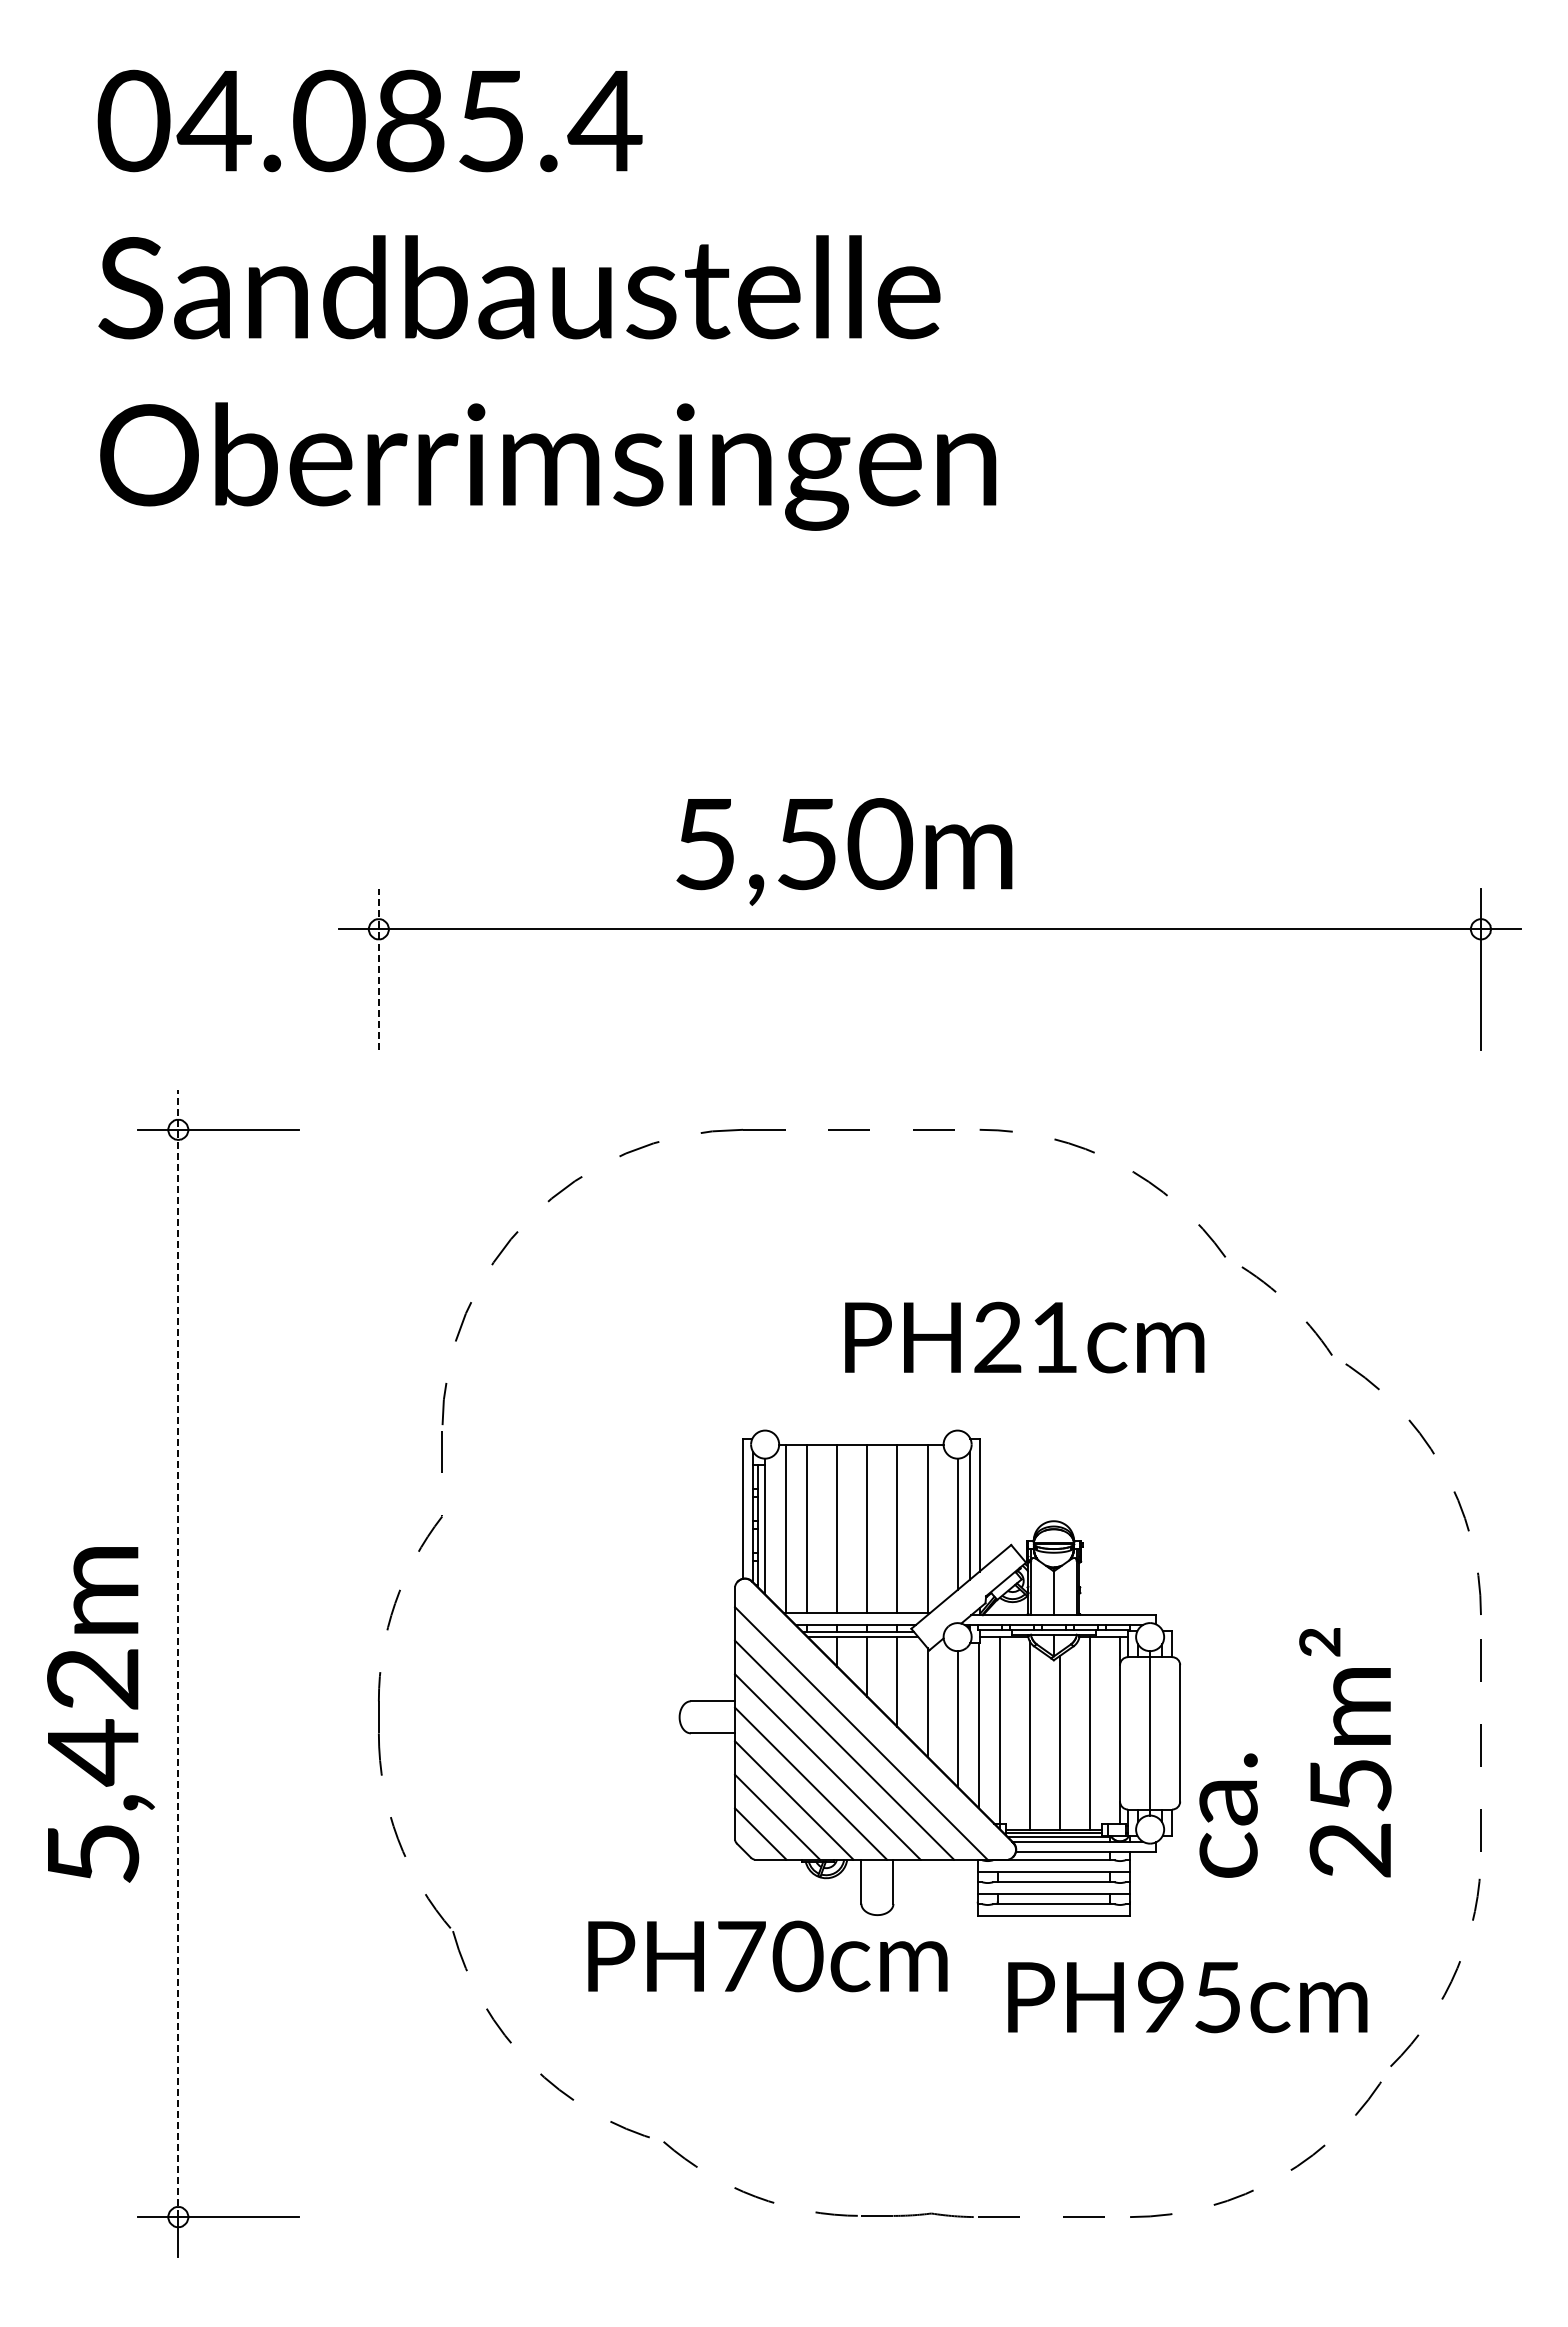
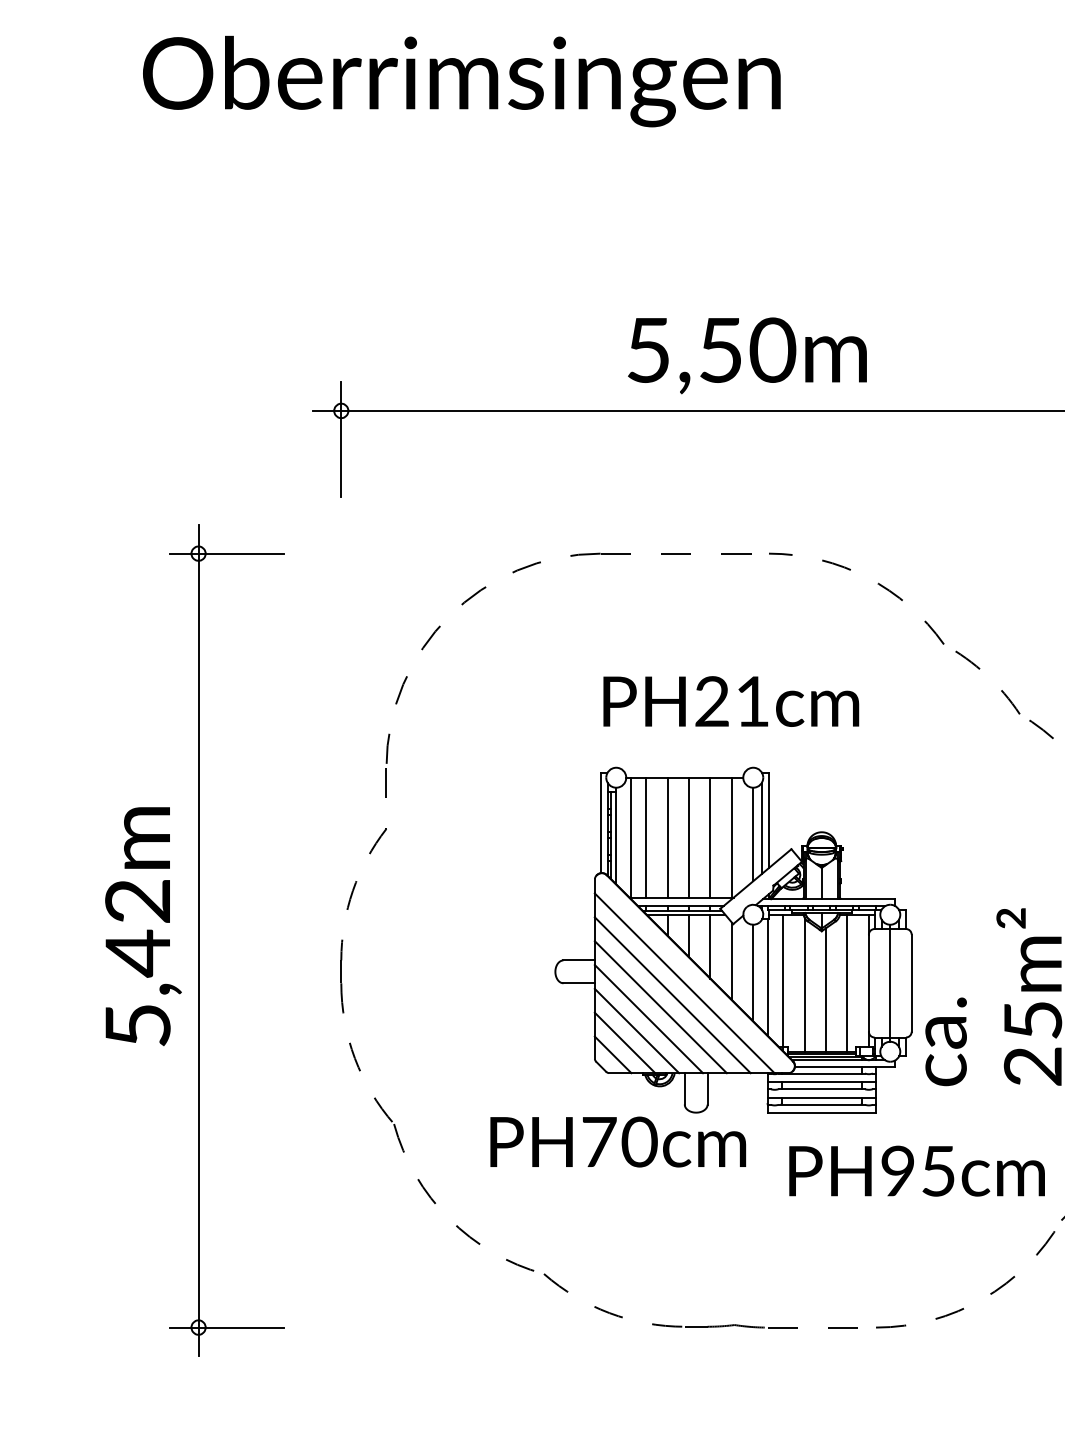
text: (844, 851) -> (747, 355), moved
line: (378, 968) -> (341, 438), dashed -> solid
text: (1024, 1337) -> (731, 701), moved
line: (178, 1653) -> (198, 926), dashed -> solid
text: (100, 1714) -> (143, 926), moved

